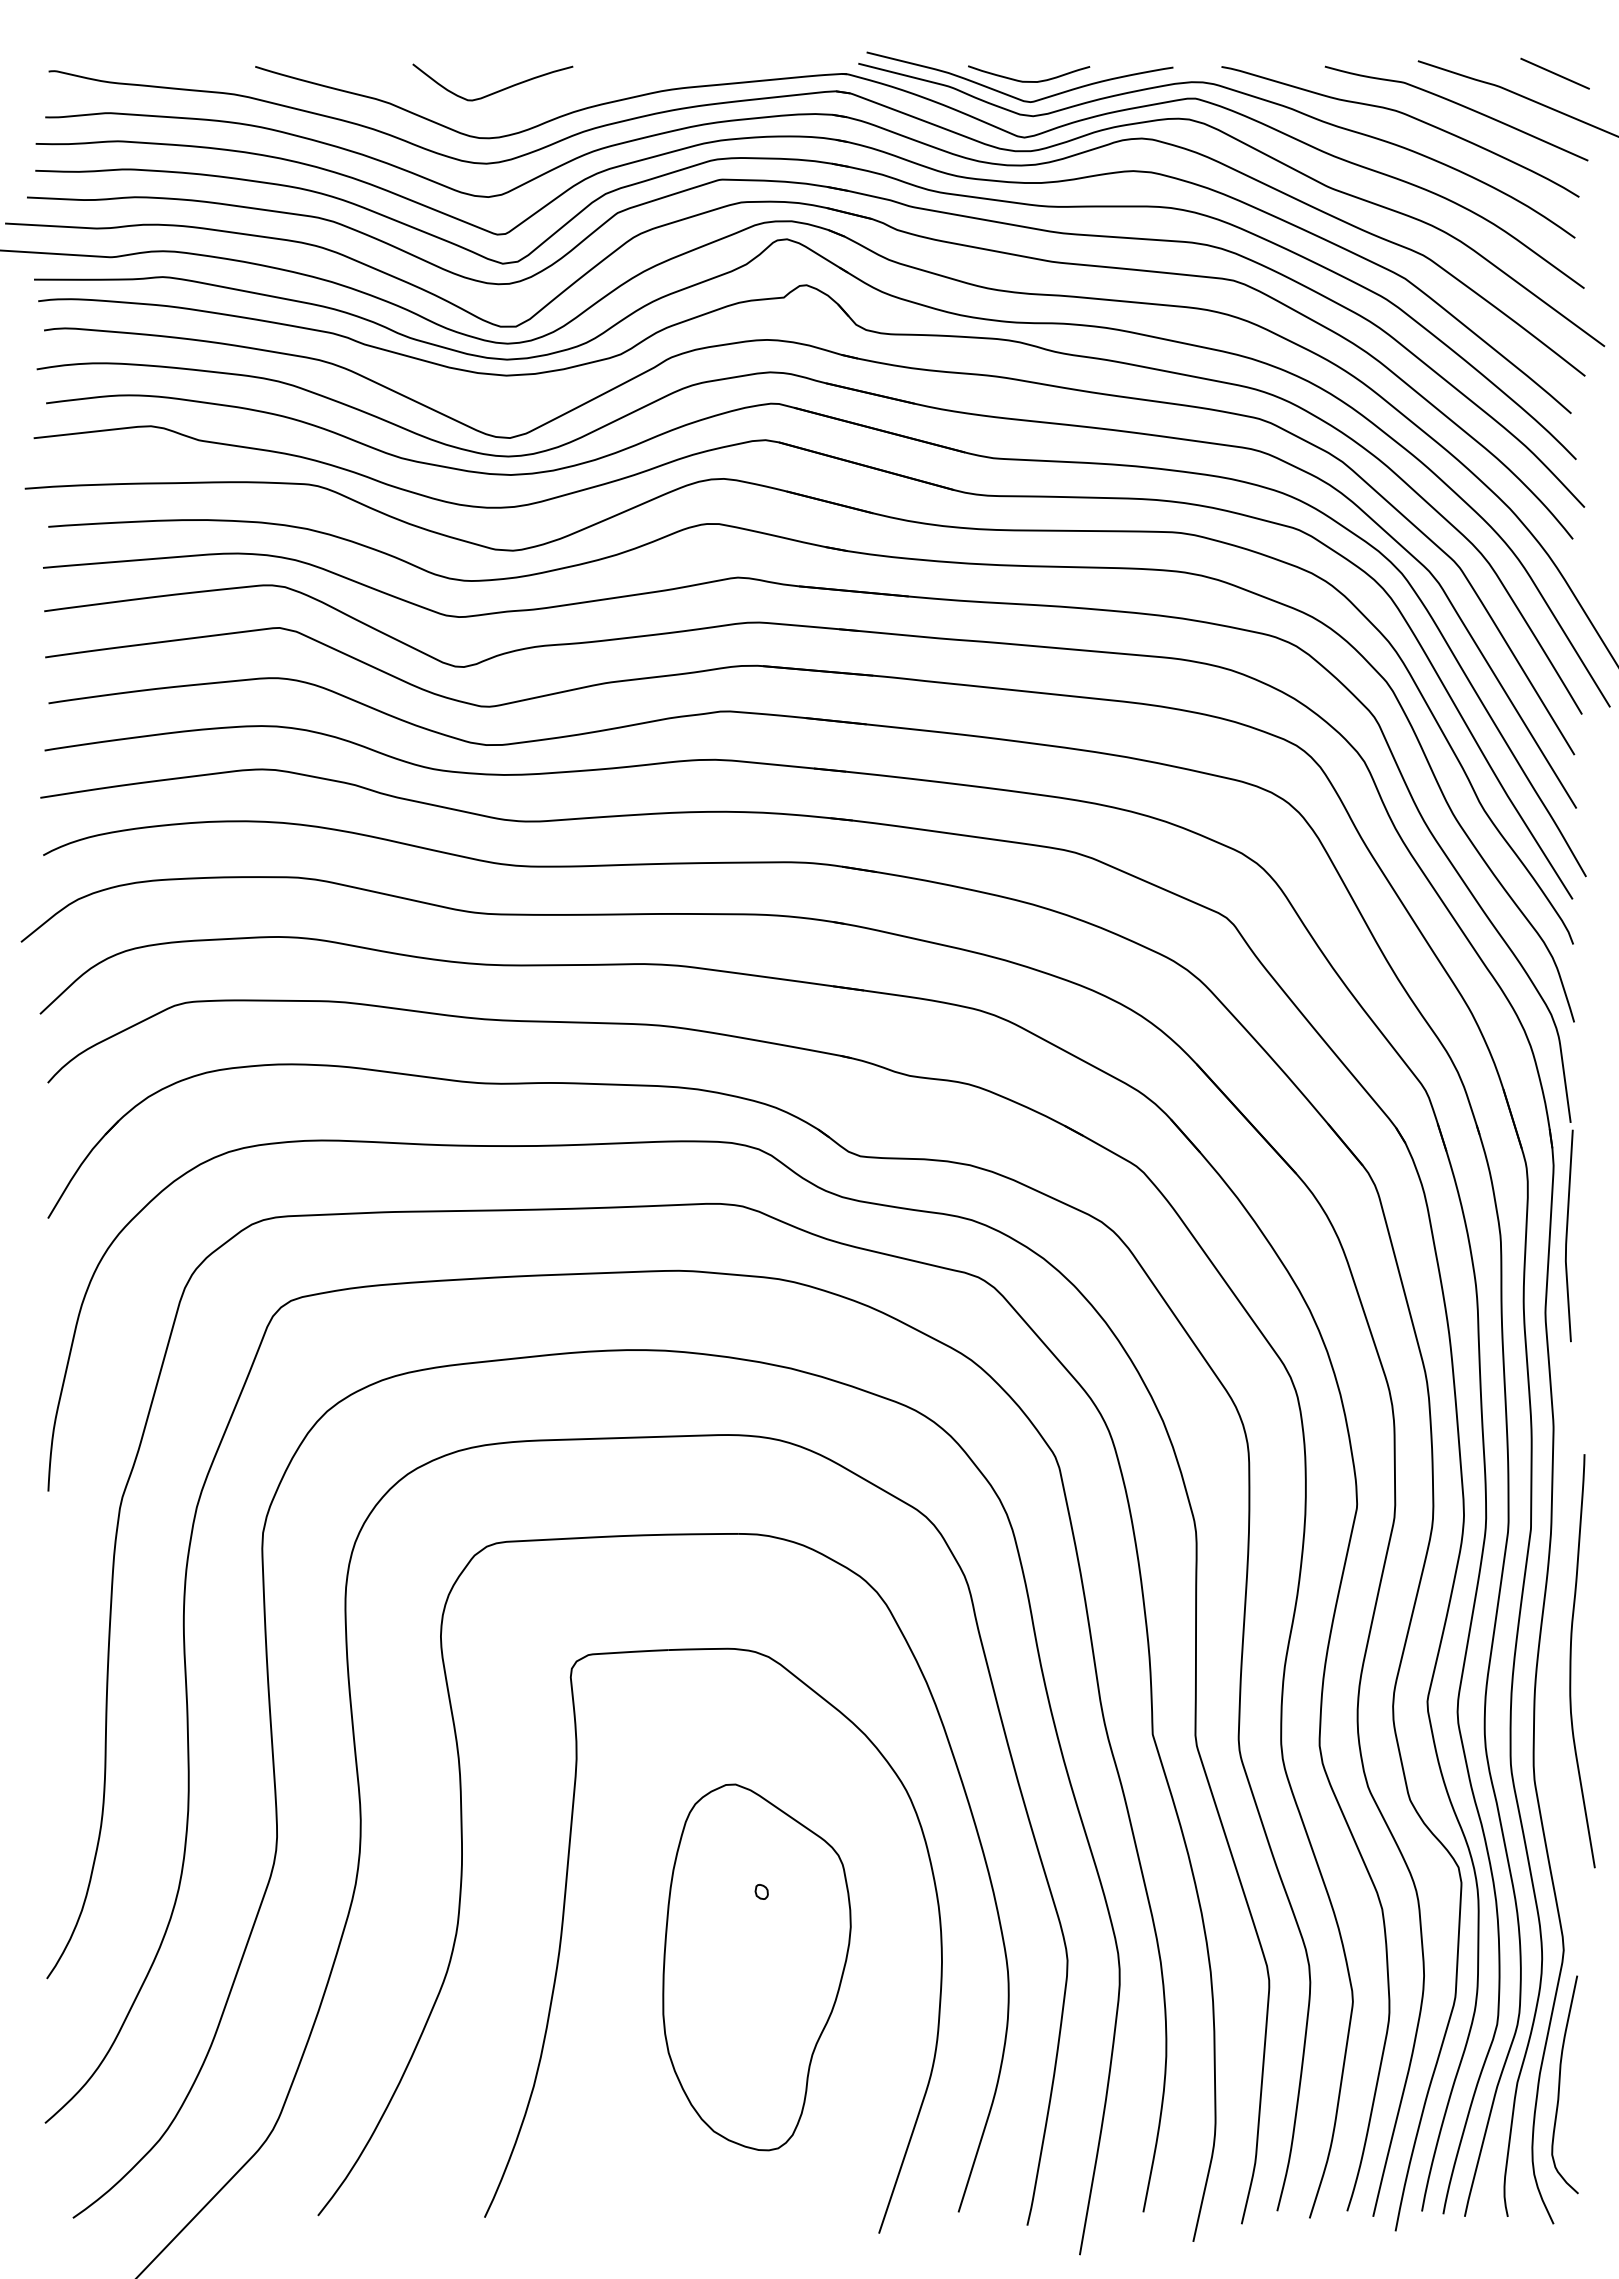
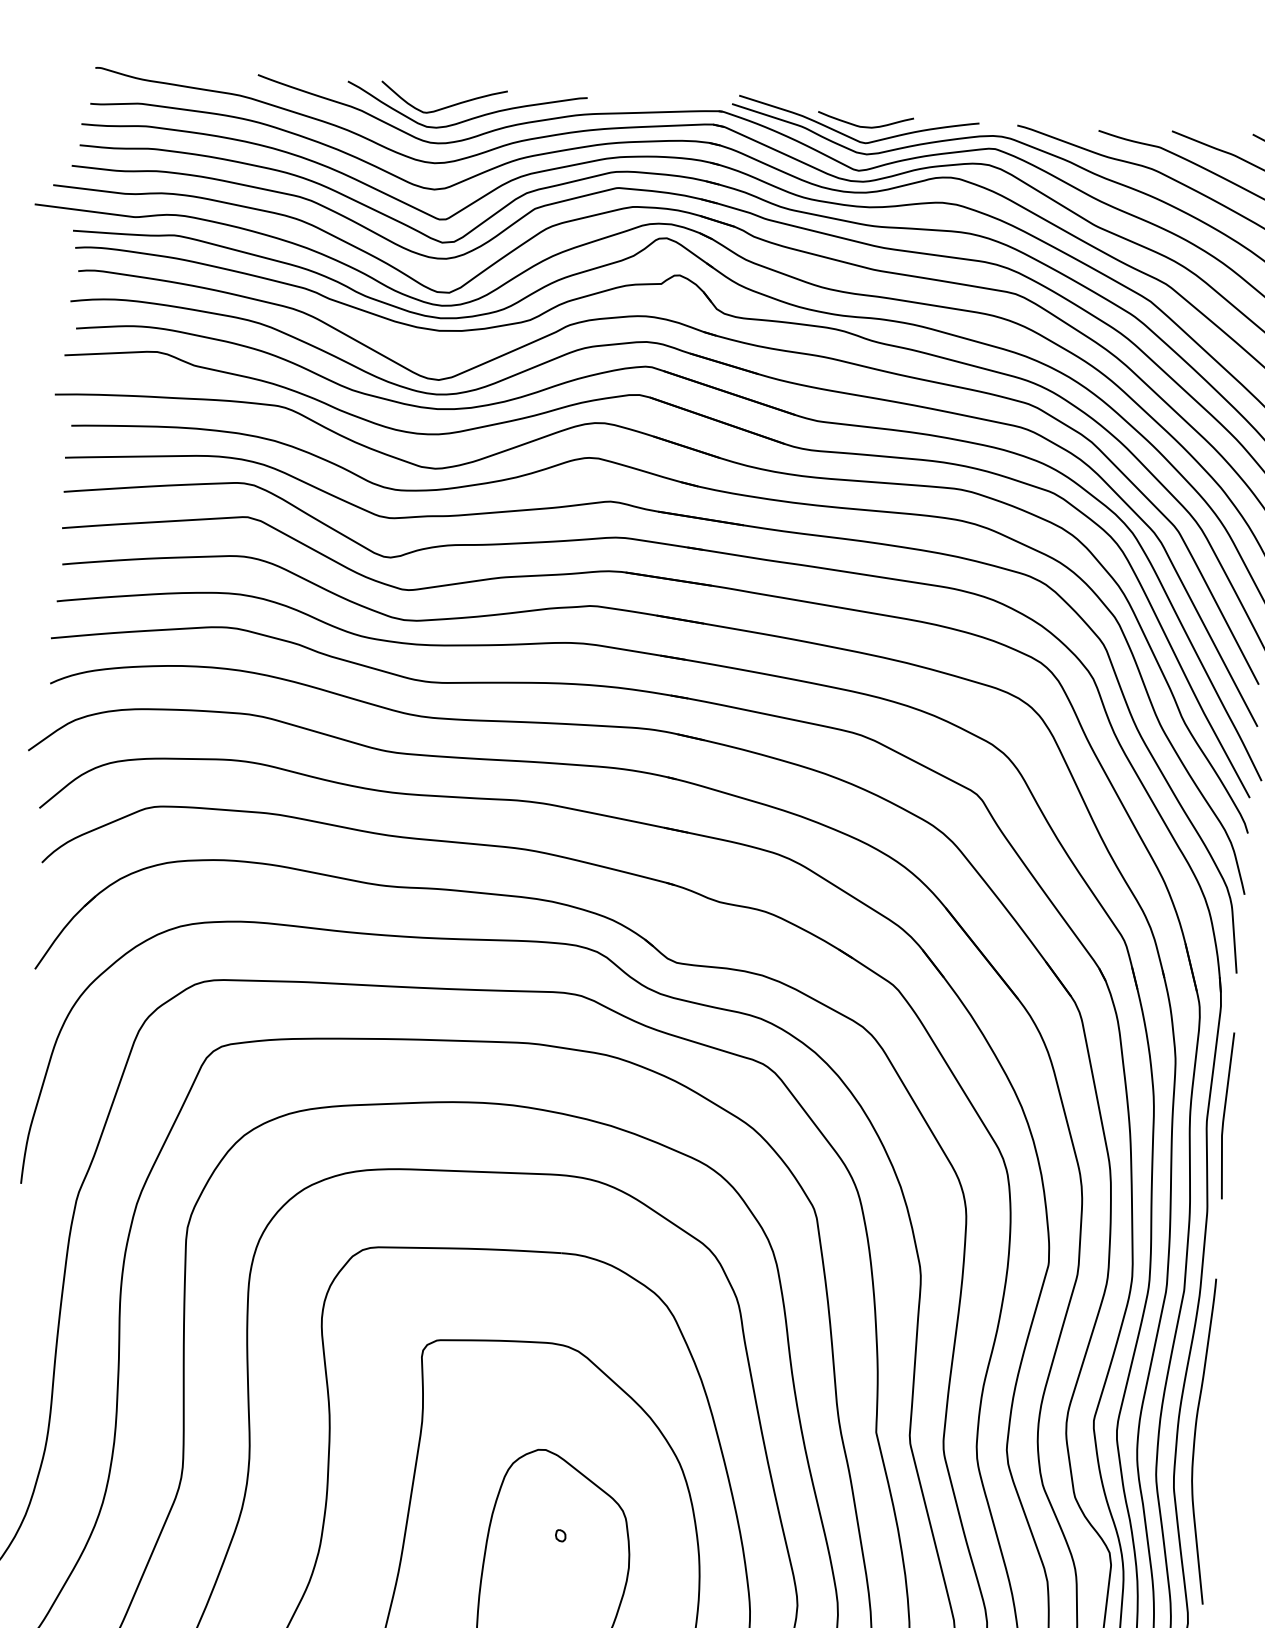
curve: (526, 104) -> (469, 118), added
curve: (1567, 1235) -> (1224, 1115), moved
curve: (1571, 1661) -> (1195, 1440), moved

